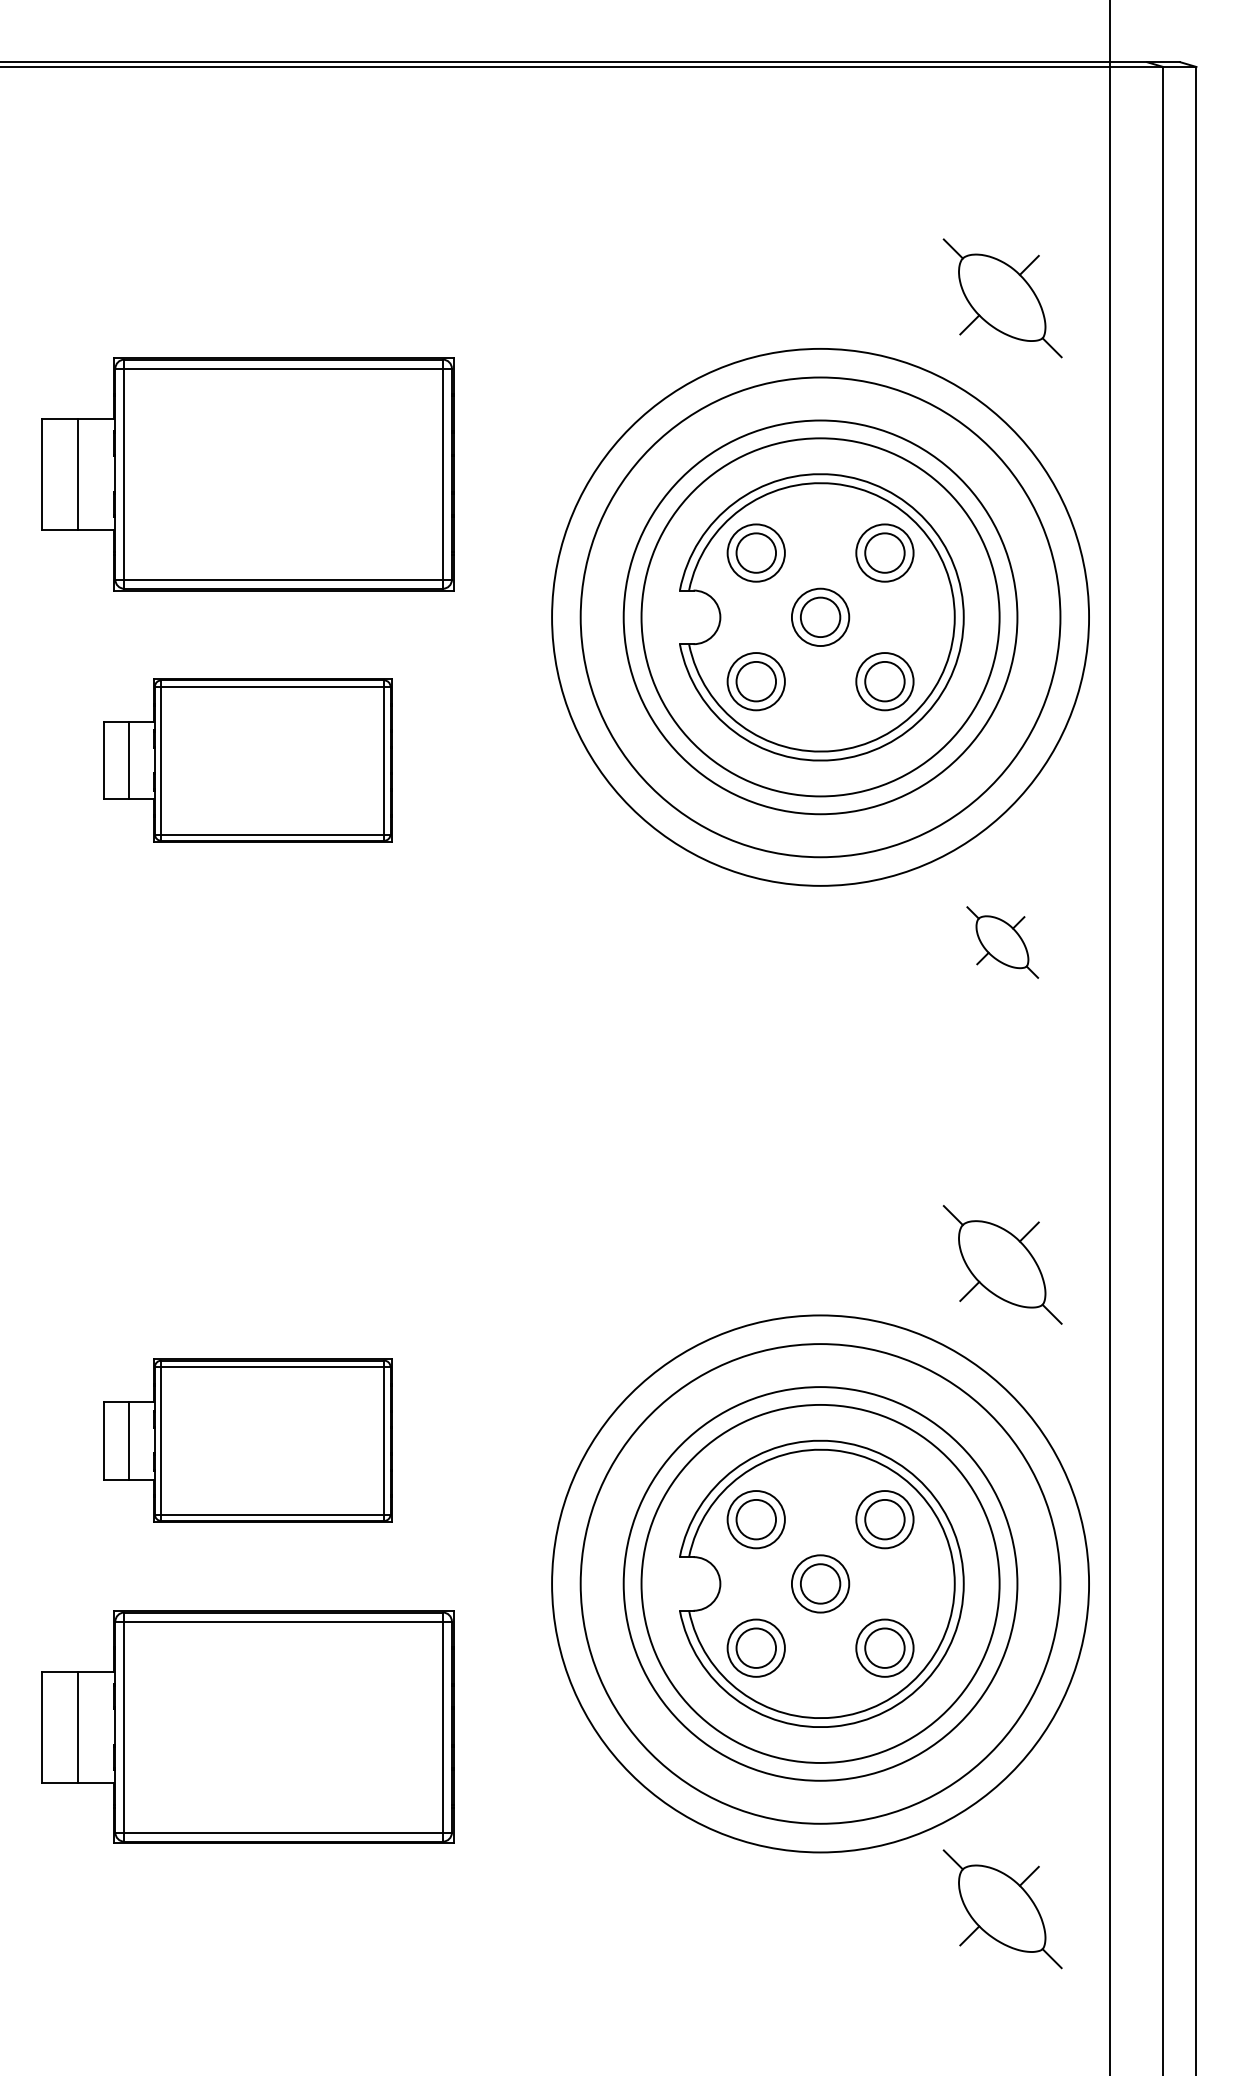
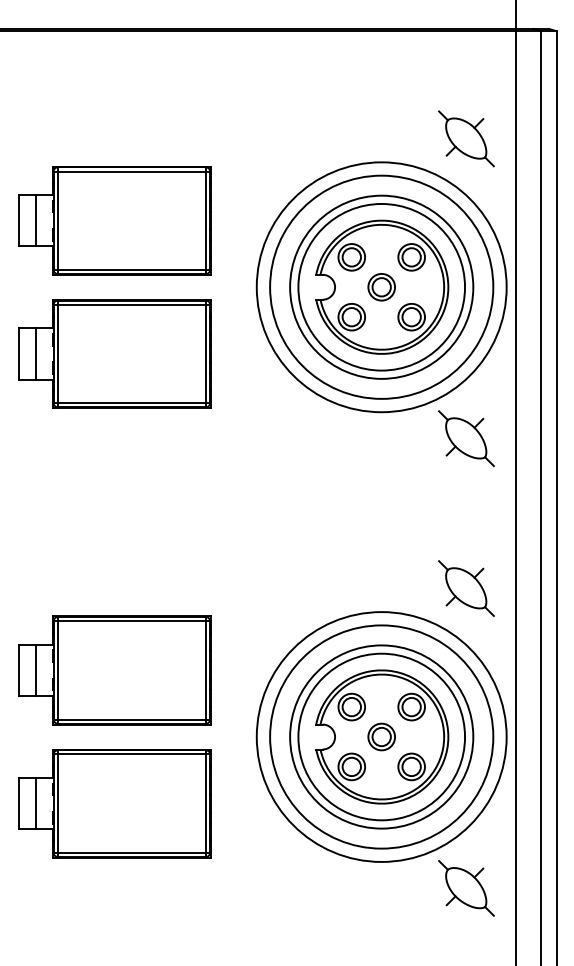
part: (246, 759) -> (114, 353), size x1.43
part: (1002, 942) -> (466, 438), size x1.67
part: (246, 1440) -> (114, 670), size x1.43

